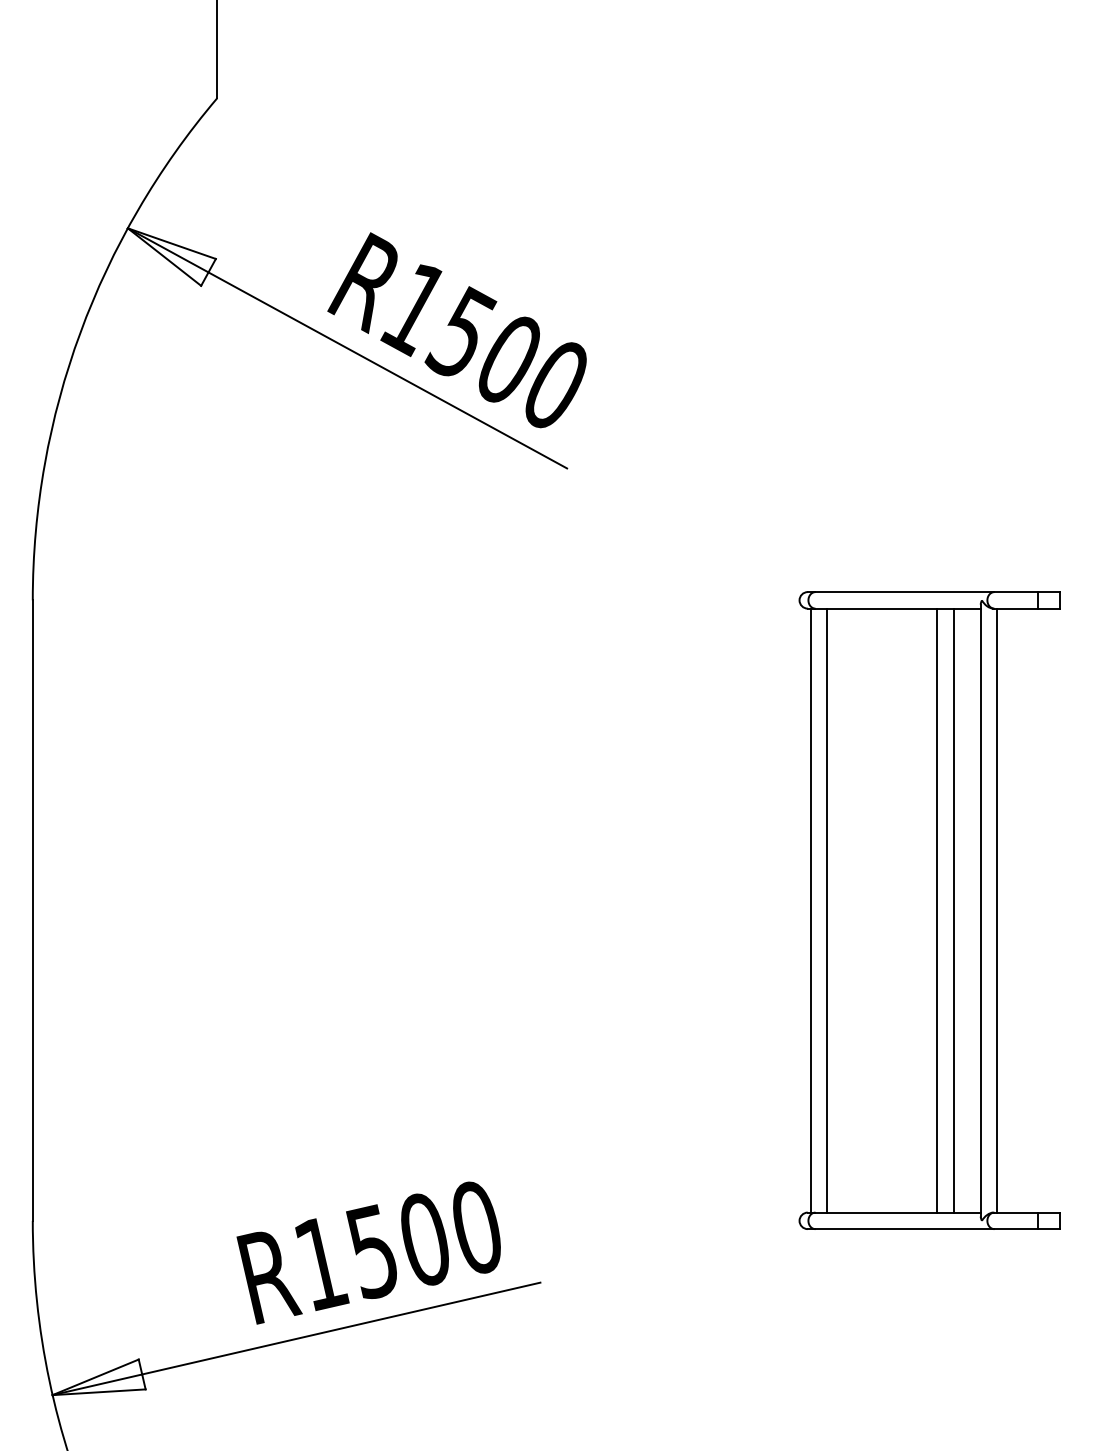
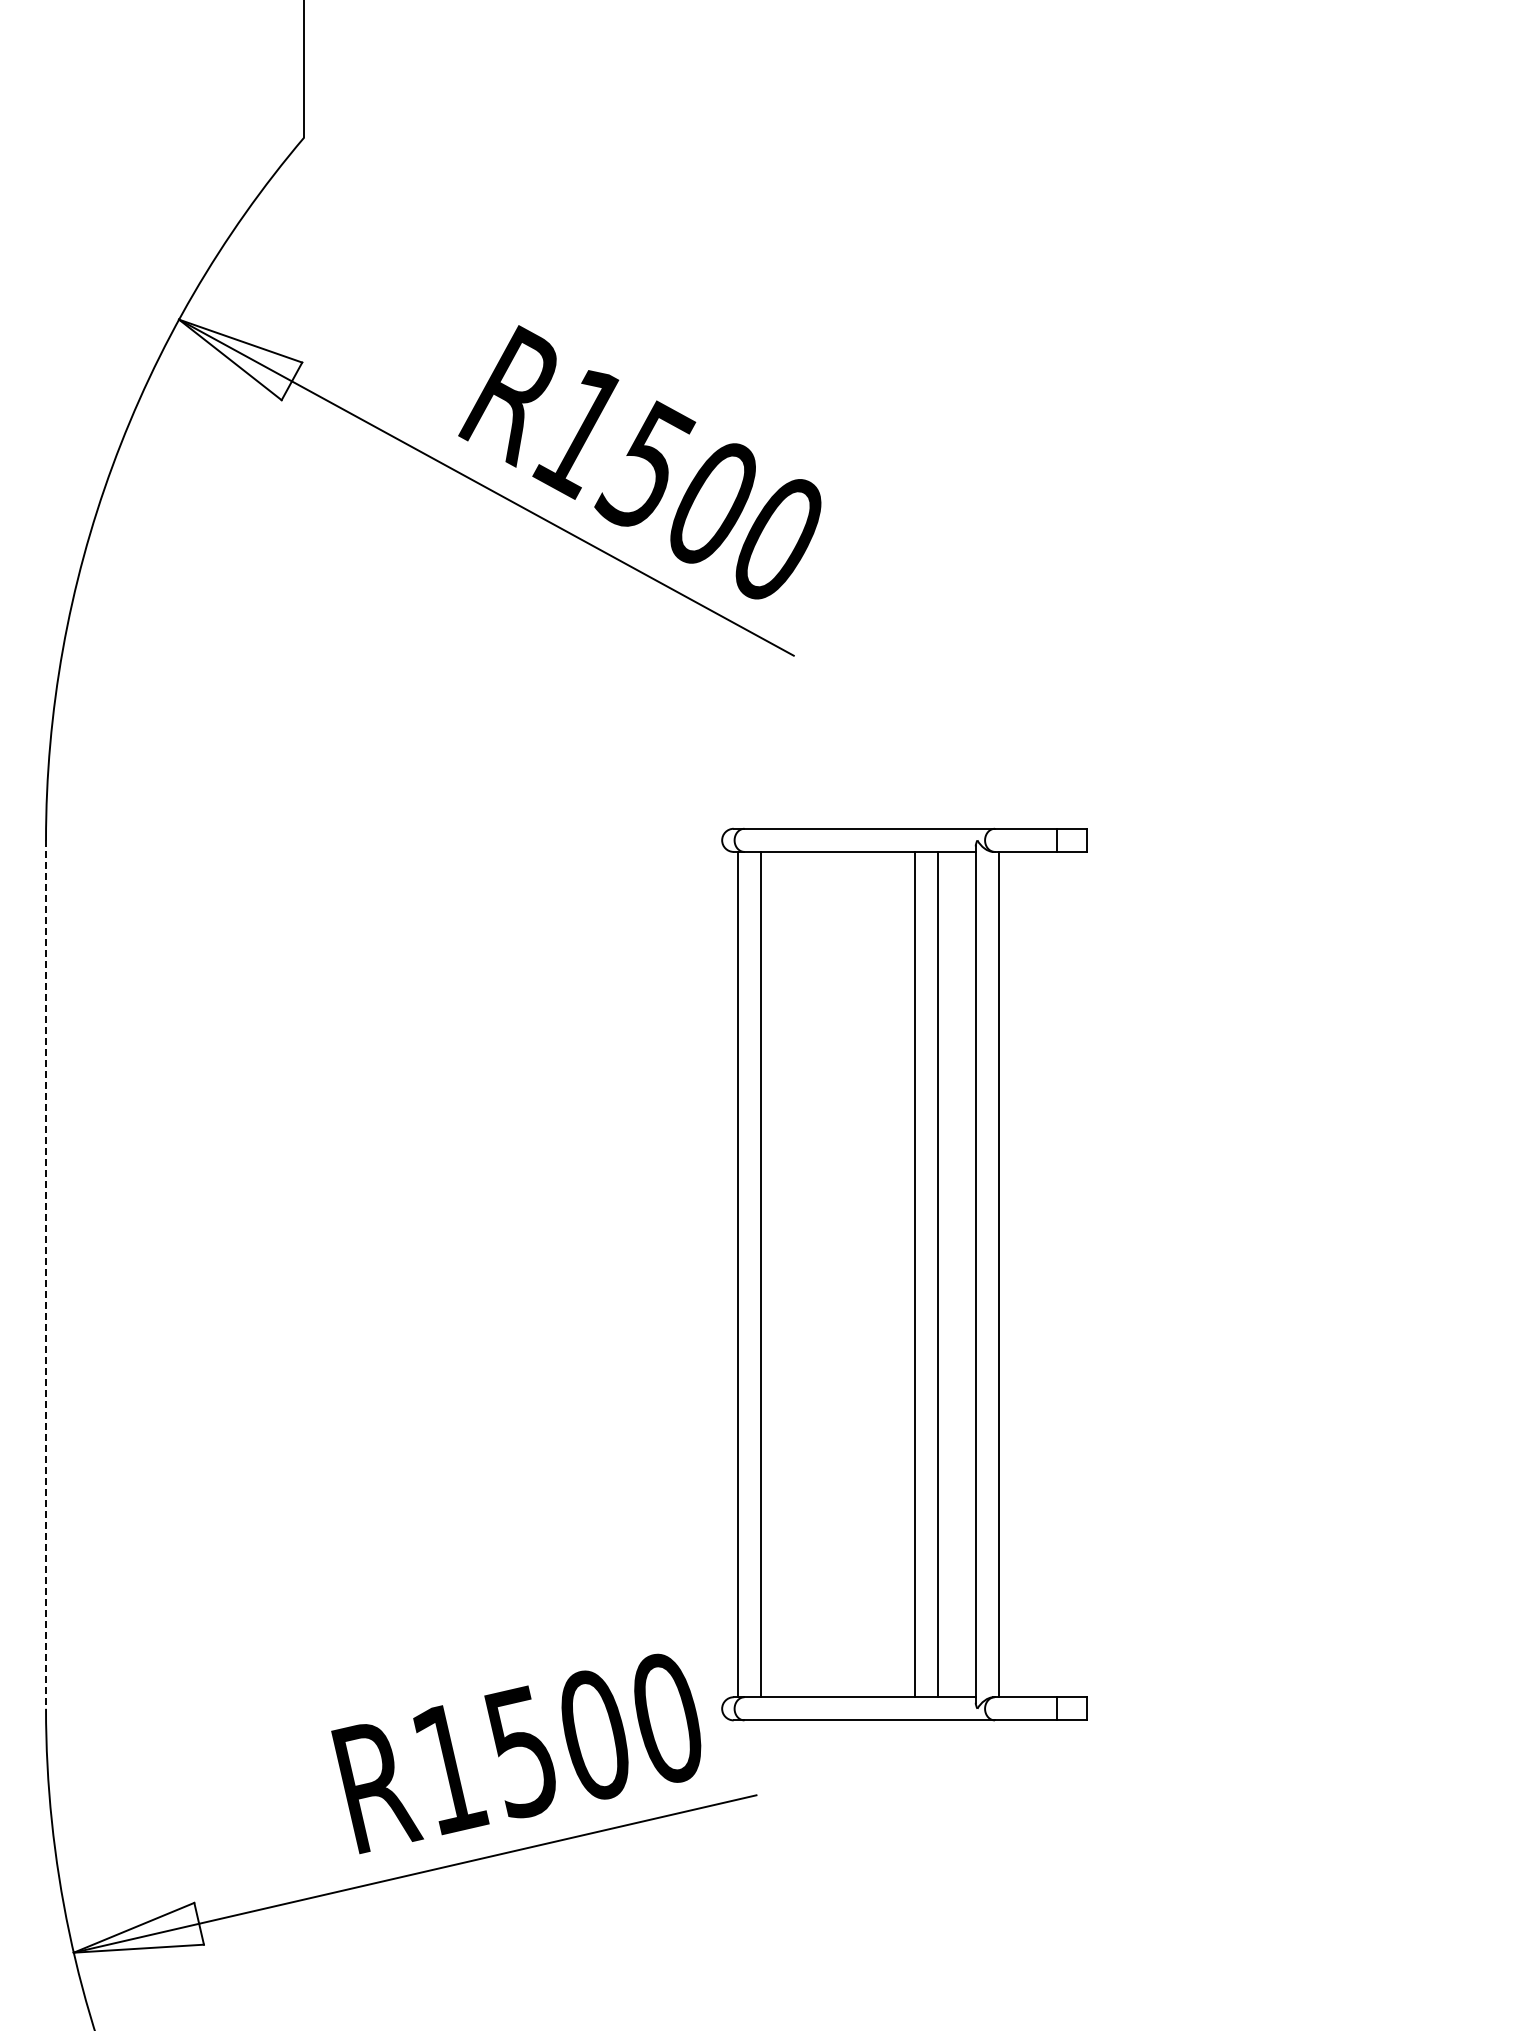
part: (929, 910) -> (904, 1274), moved
line: (33, 911) -> (46, 1275), solid -> dashed

